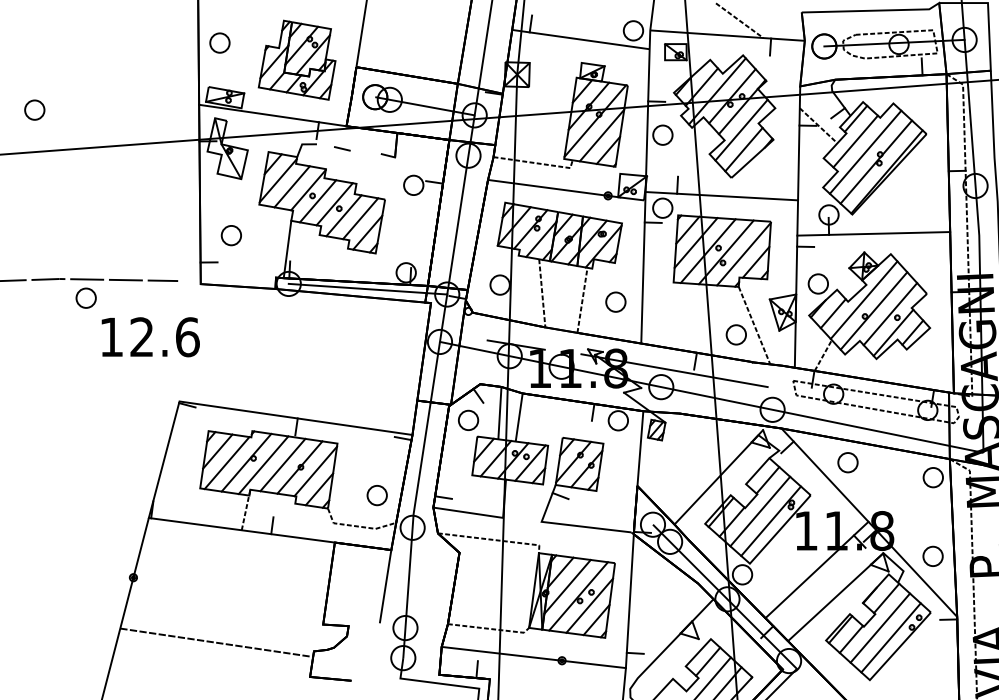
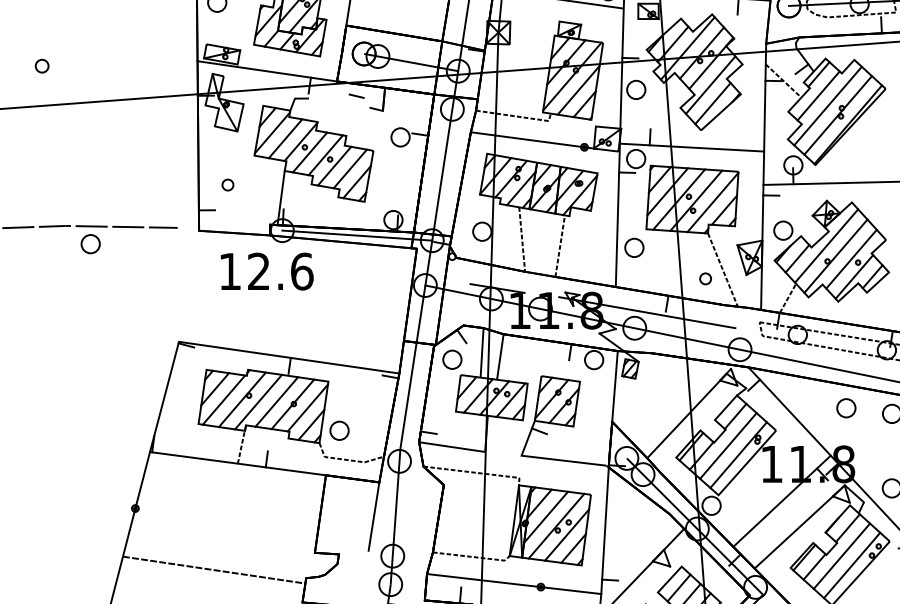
part: (34, 109) -> (41, 65), size x0.7
line: (342, 148) -> (356, 95), moved
part: (230, 235) -> (227, 184), size x0.6
part: (615, 301) -> (634, 247), moved
part: (735, 334) -> (704, 278), size x0.6
text: (150, 337) -> (266, 271), moved
part: (847, 462) -> (845, 408), moved
part: (376, 495) -> (338, 430), moved

